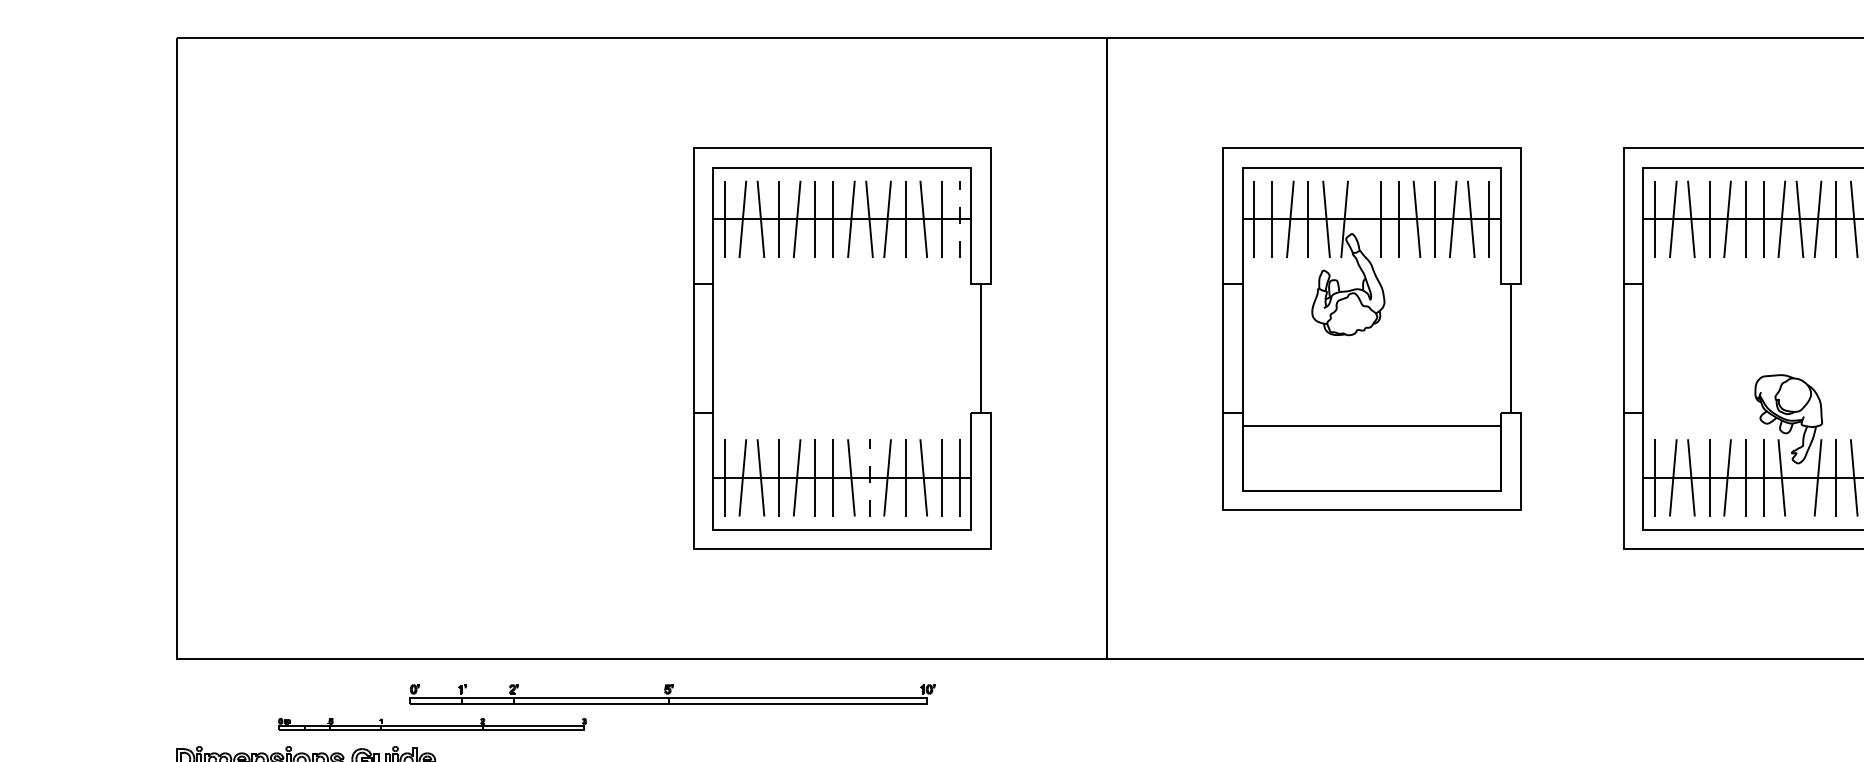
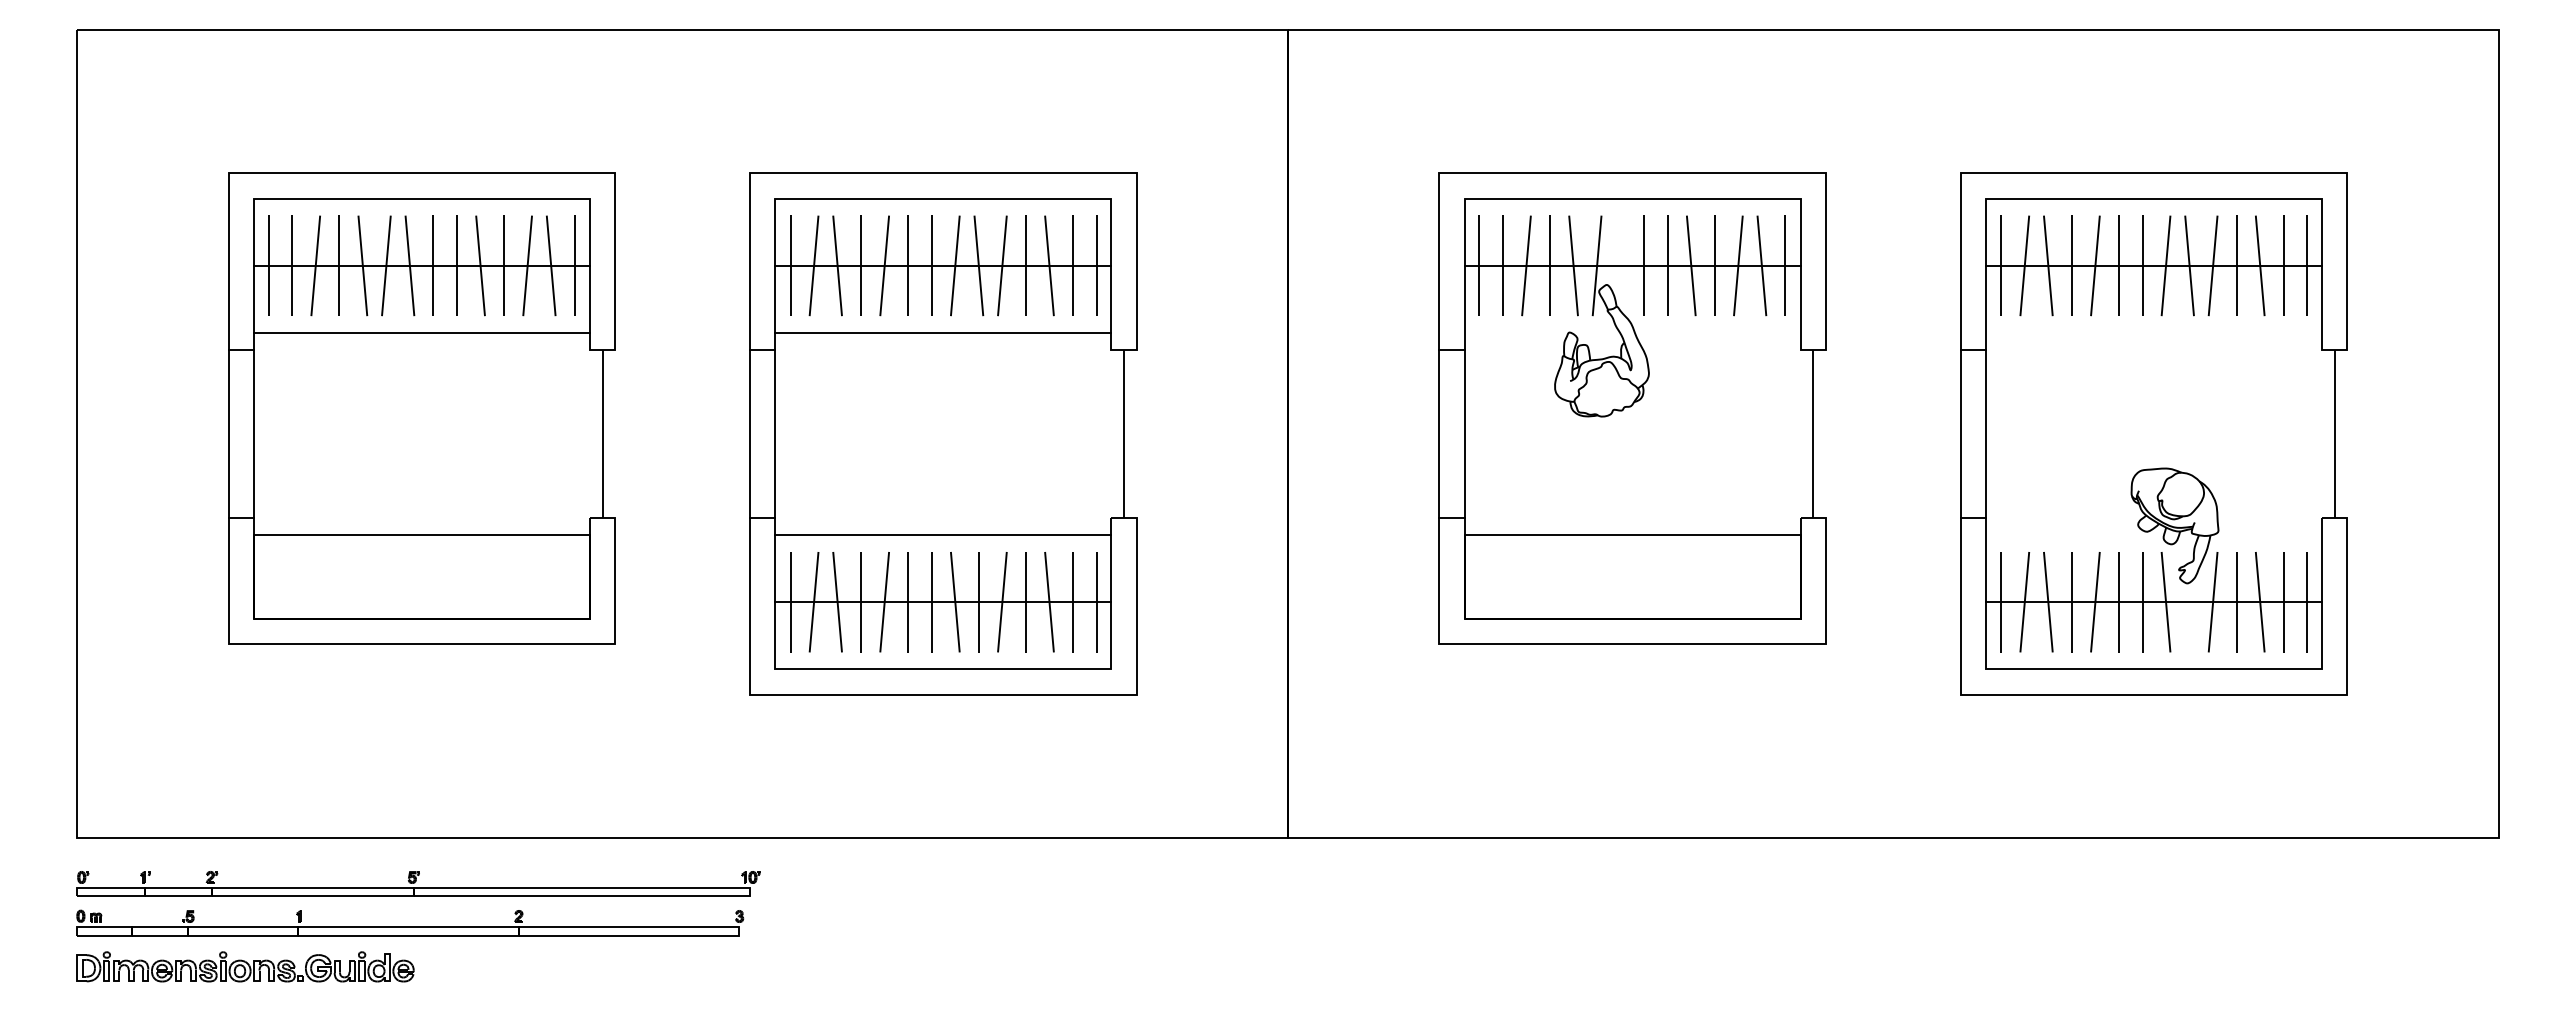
line: (959, 219) -> (1096, 265), dashed -> solid
line: (842, 271) -> (943, 333), added
part: (441, 329) -> (421, 408), added
line: (842, 425) -> (943, 534), added
line: (869, 477) -> (978, 601), dashed -> solid
part: (672, 694) -> (418, 883), moved
part: (432, 724) -> (410, 922), size x1.67

